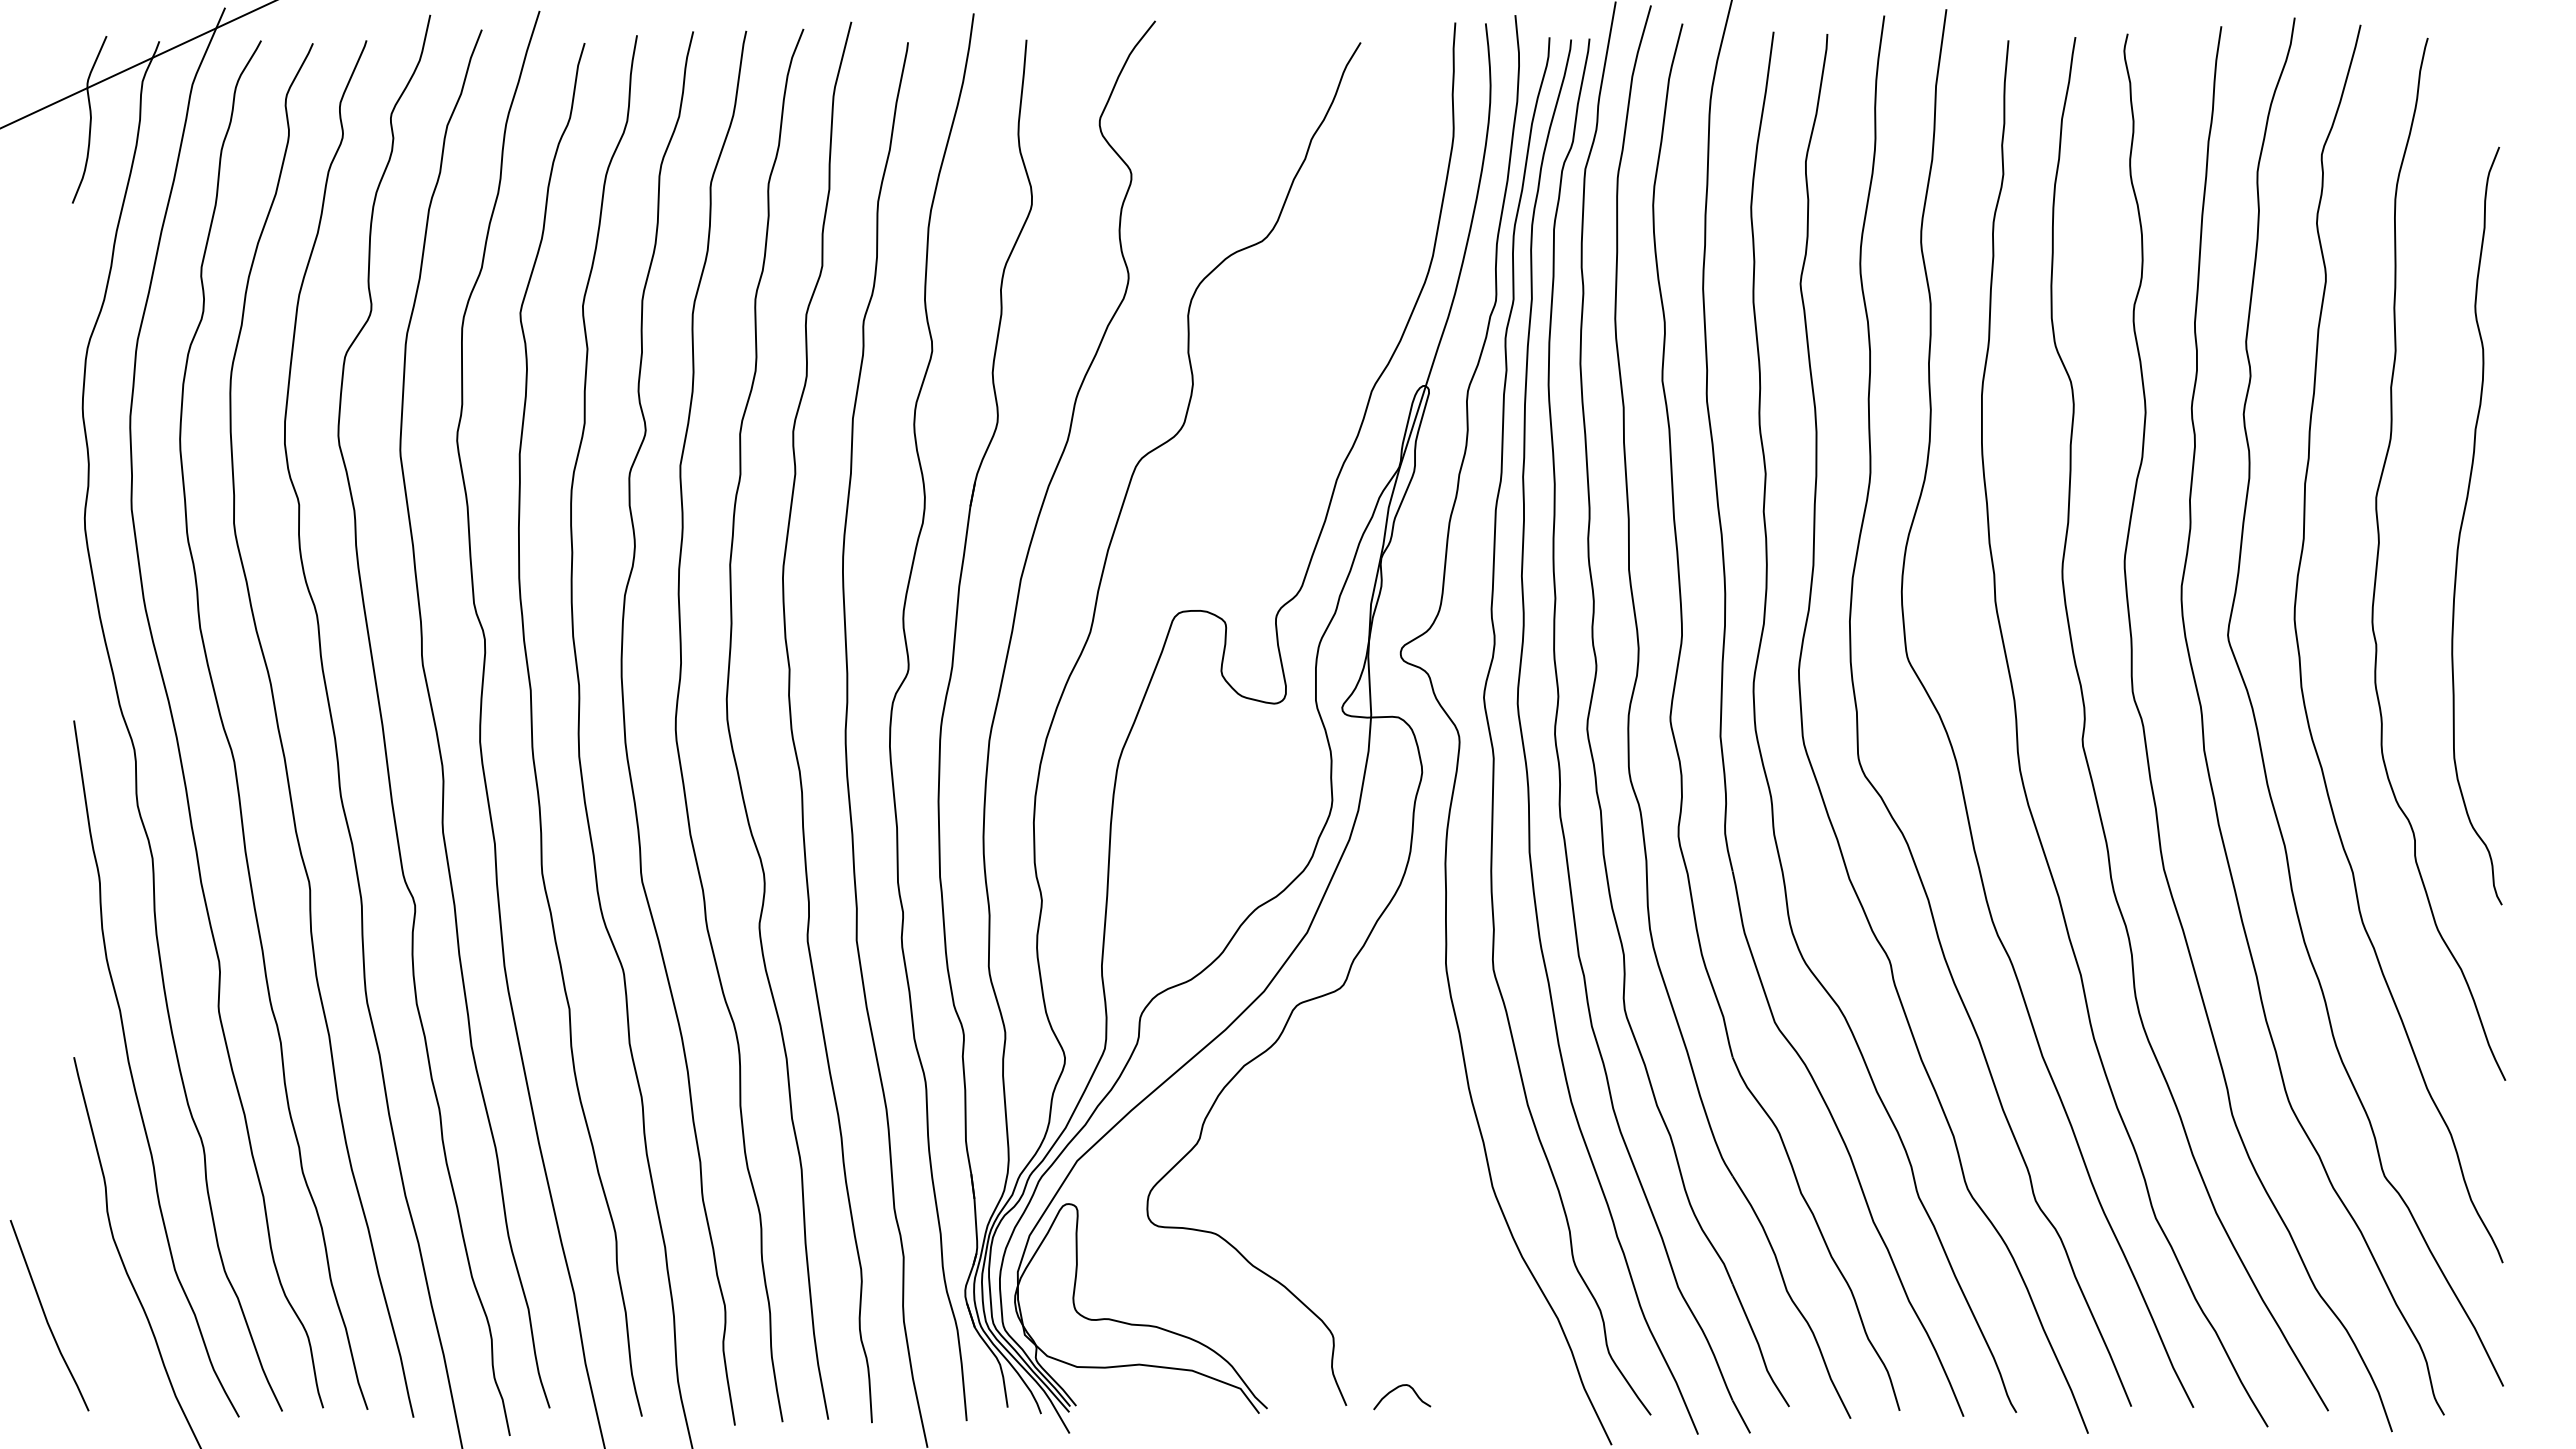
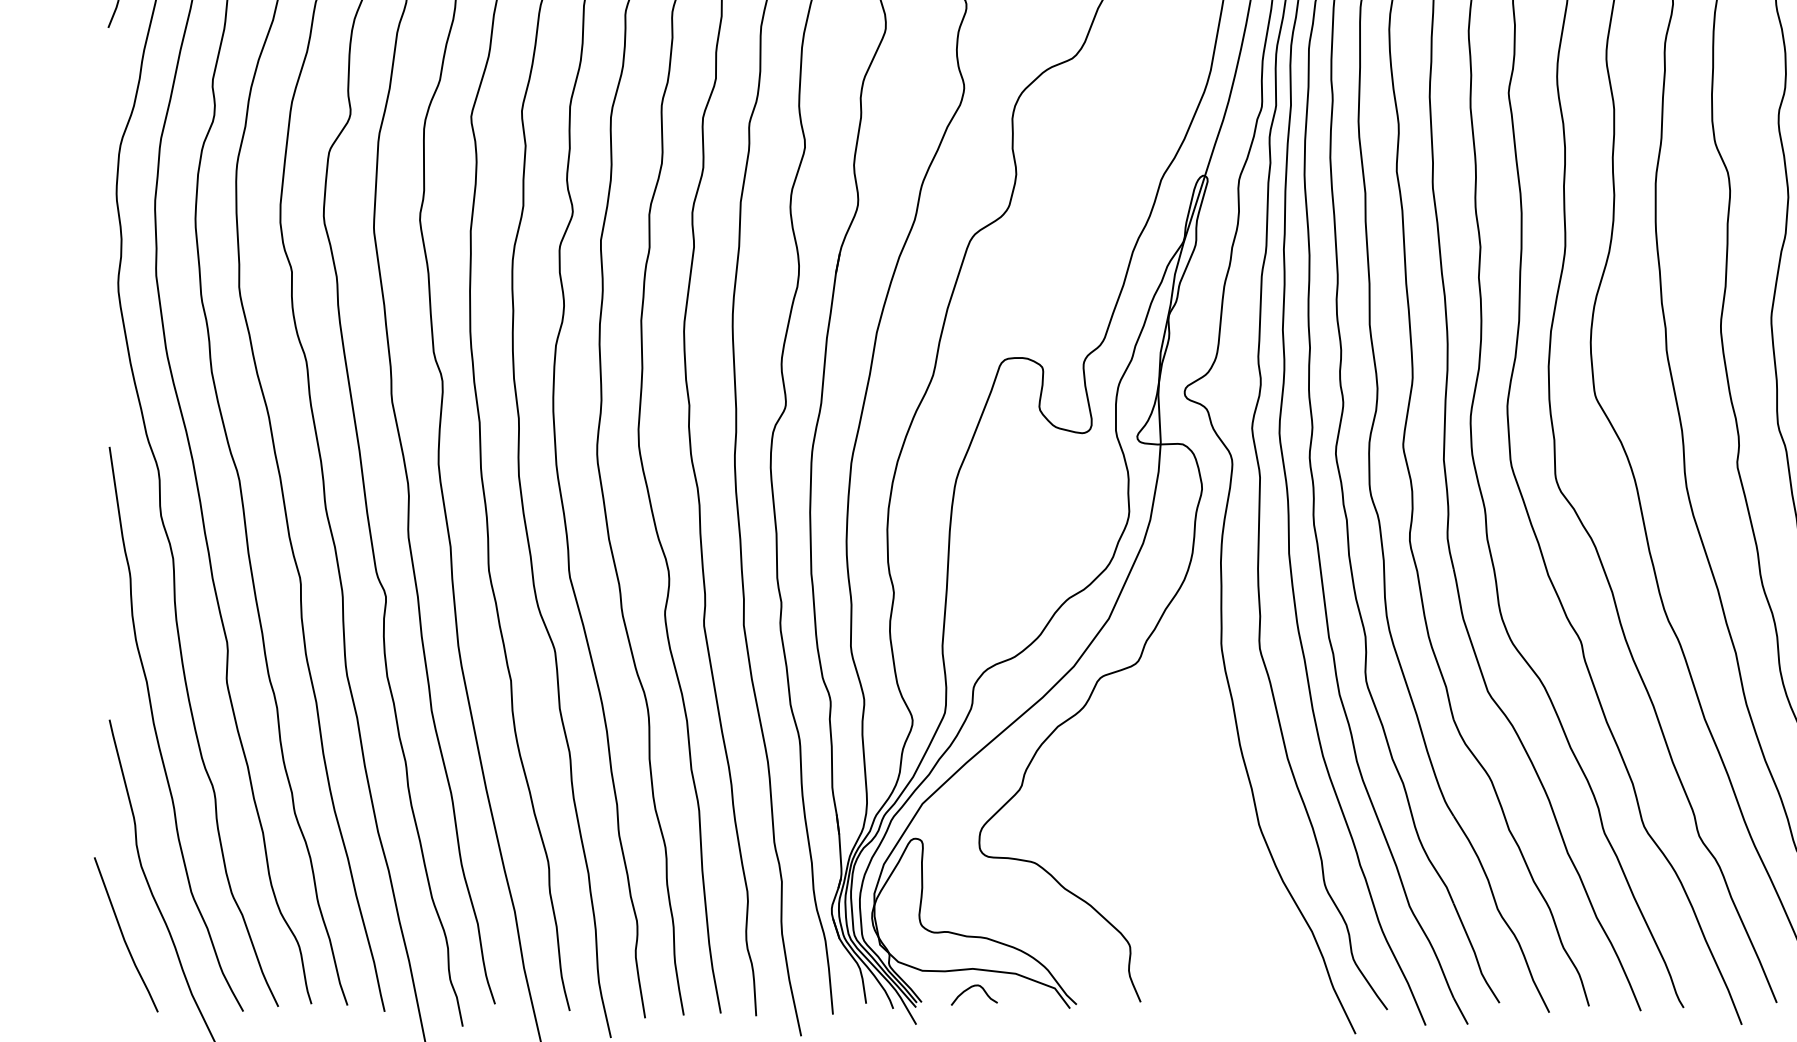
line: (46, 1316) -> (123, 935), moved
curve: (1396, 1389) -> (969, 989), moved

